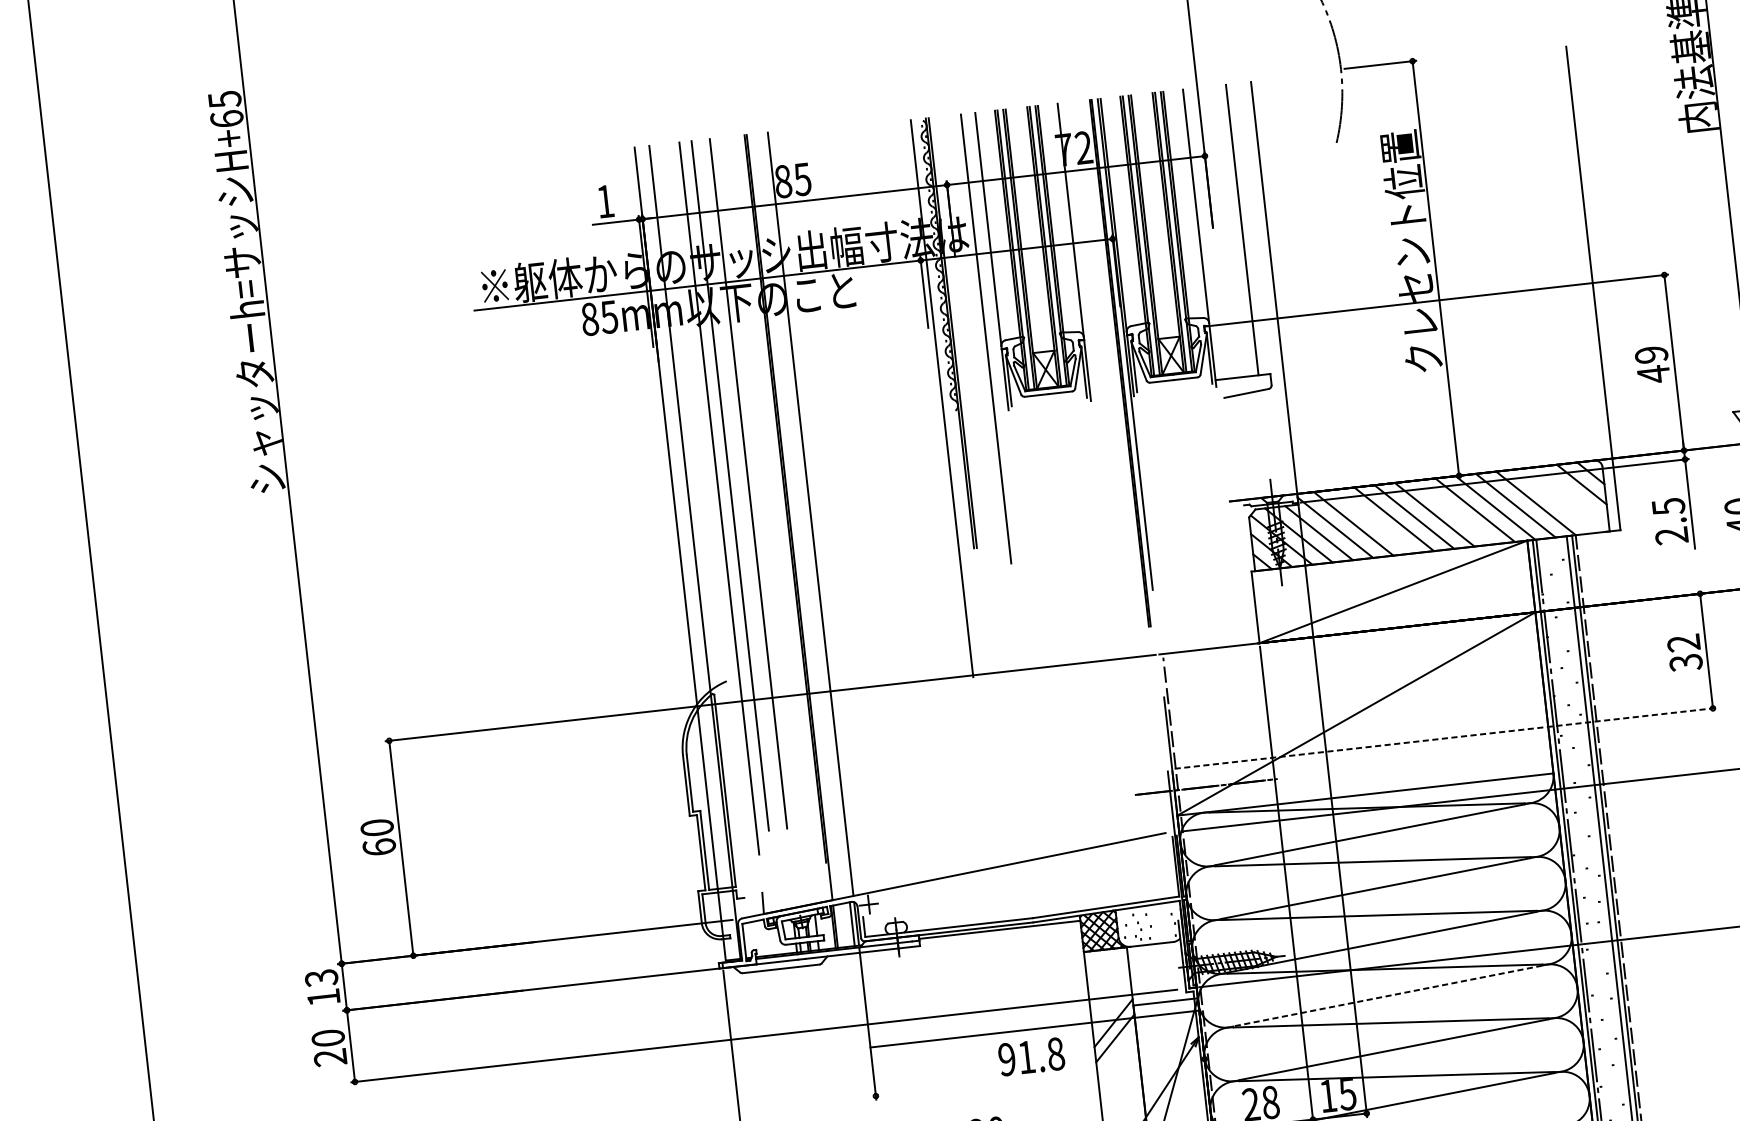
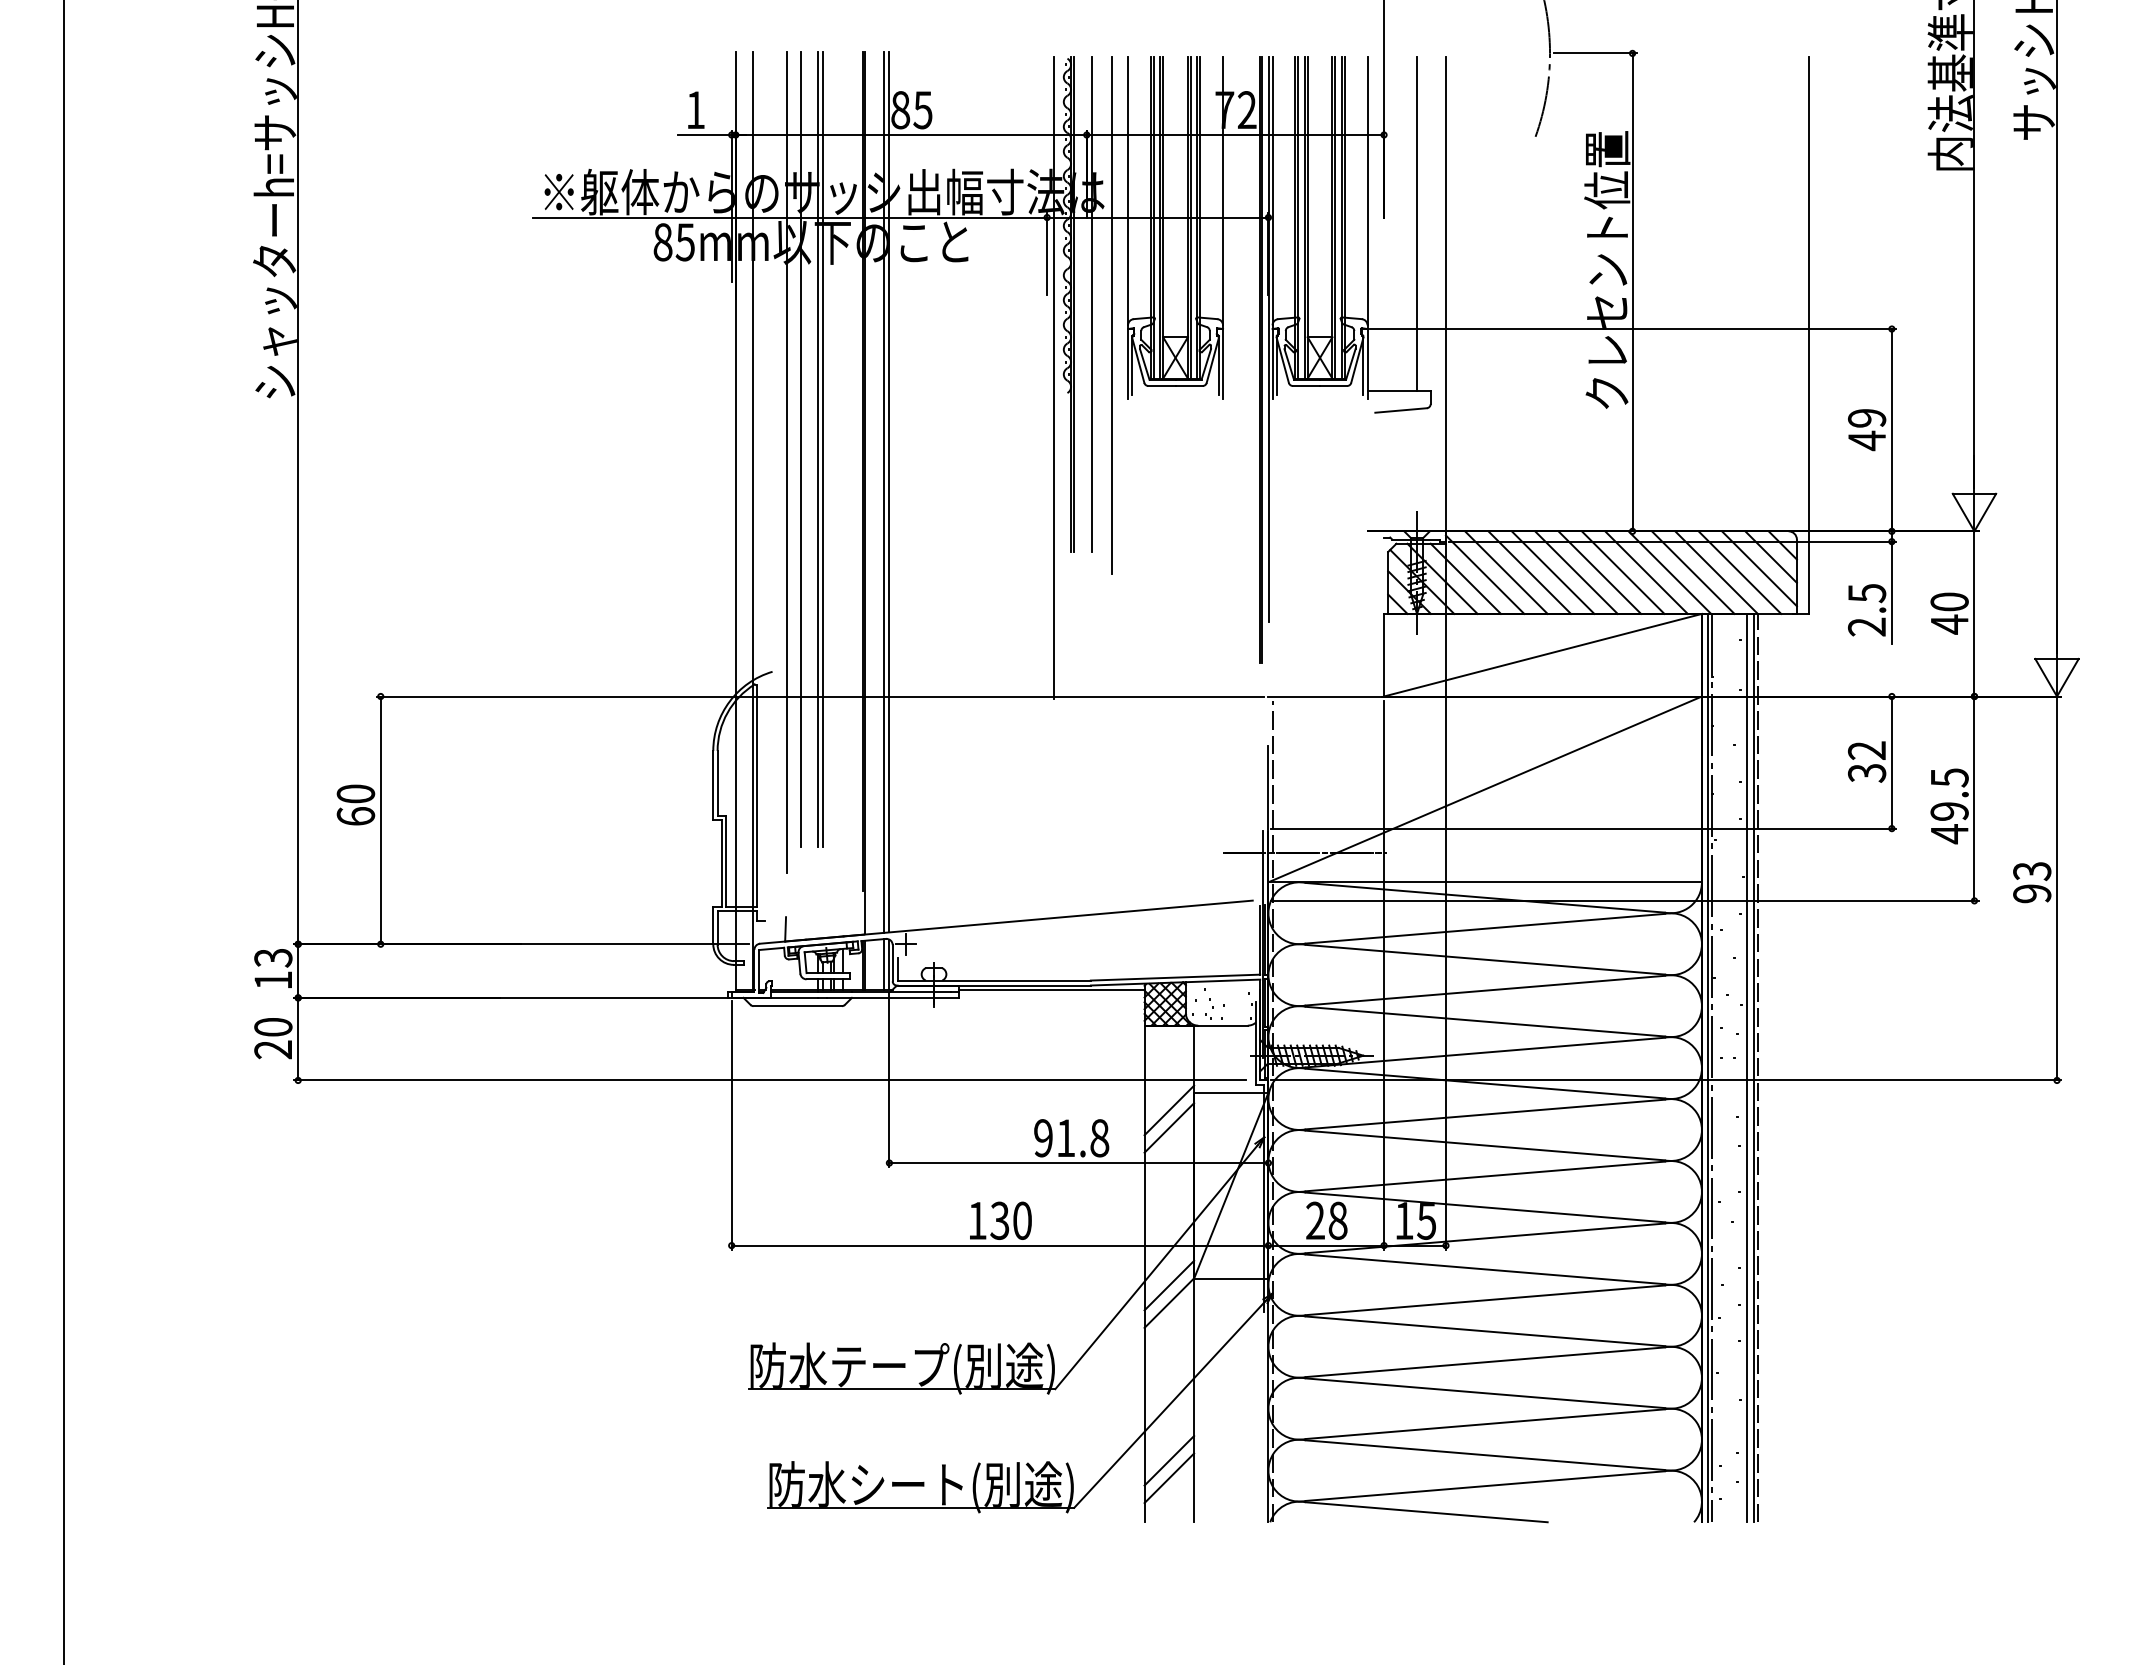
line: (967, 331) -> (1091, 304), added
line: (744, 483) -> (818, 449), added
line: (1572, 495) -> (1759, 568), added
line: (1555, 501) -> (1739, 572), added
line: (1454, 512) -> (1622, 572), added
line: (806, 514) -> (884, 492), added
line: (1373, 521) -> (1529, 572), added
line: (1446, 738) -> (1584, 828), dashed -> solid
line: (1387, 996) -> (1484, 1114), dashed -> solid
line: (1034, 1029) -> (1078, 1163), moved

